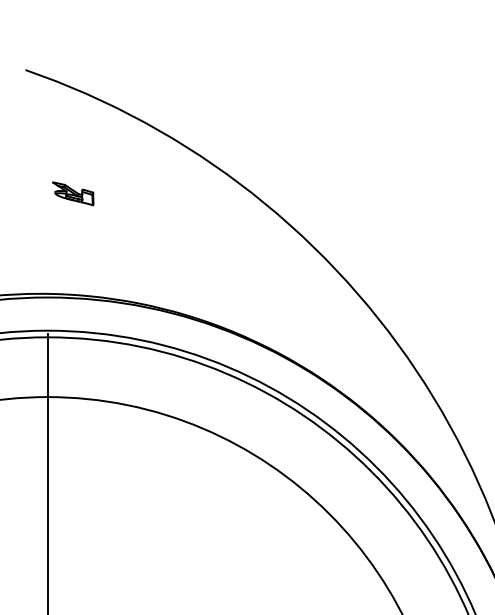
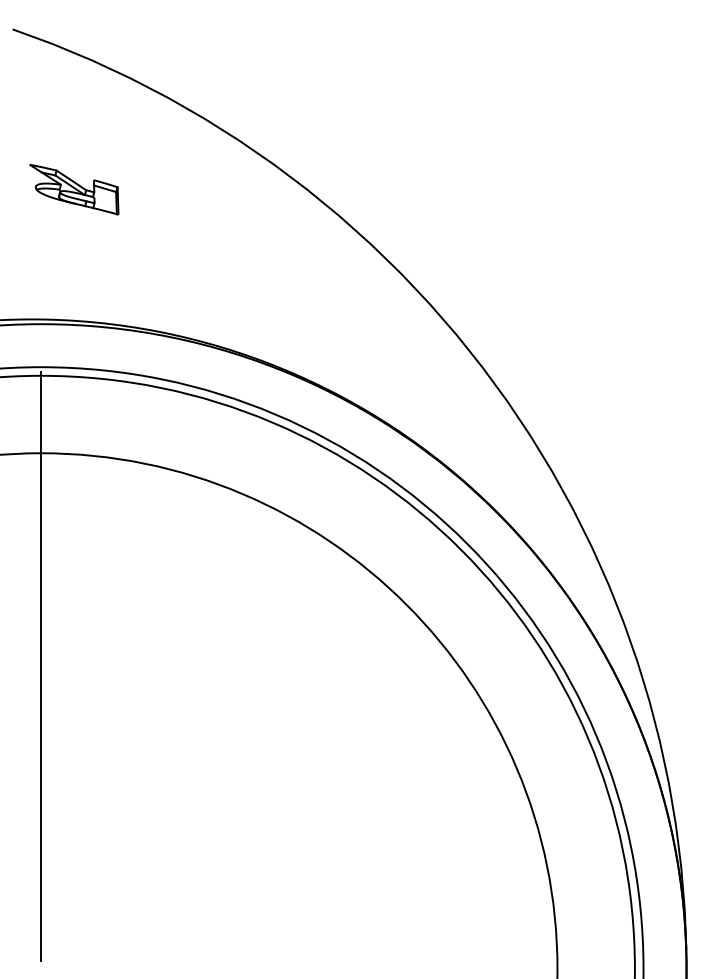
part: (73, 193) -> (74, 189), size x1.67

